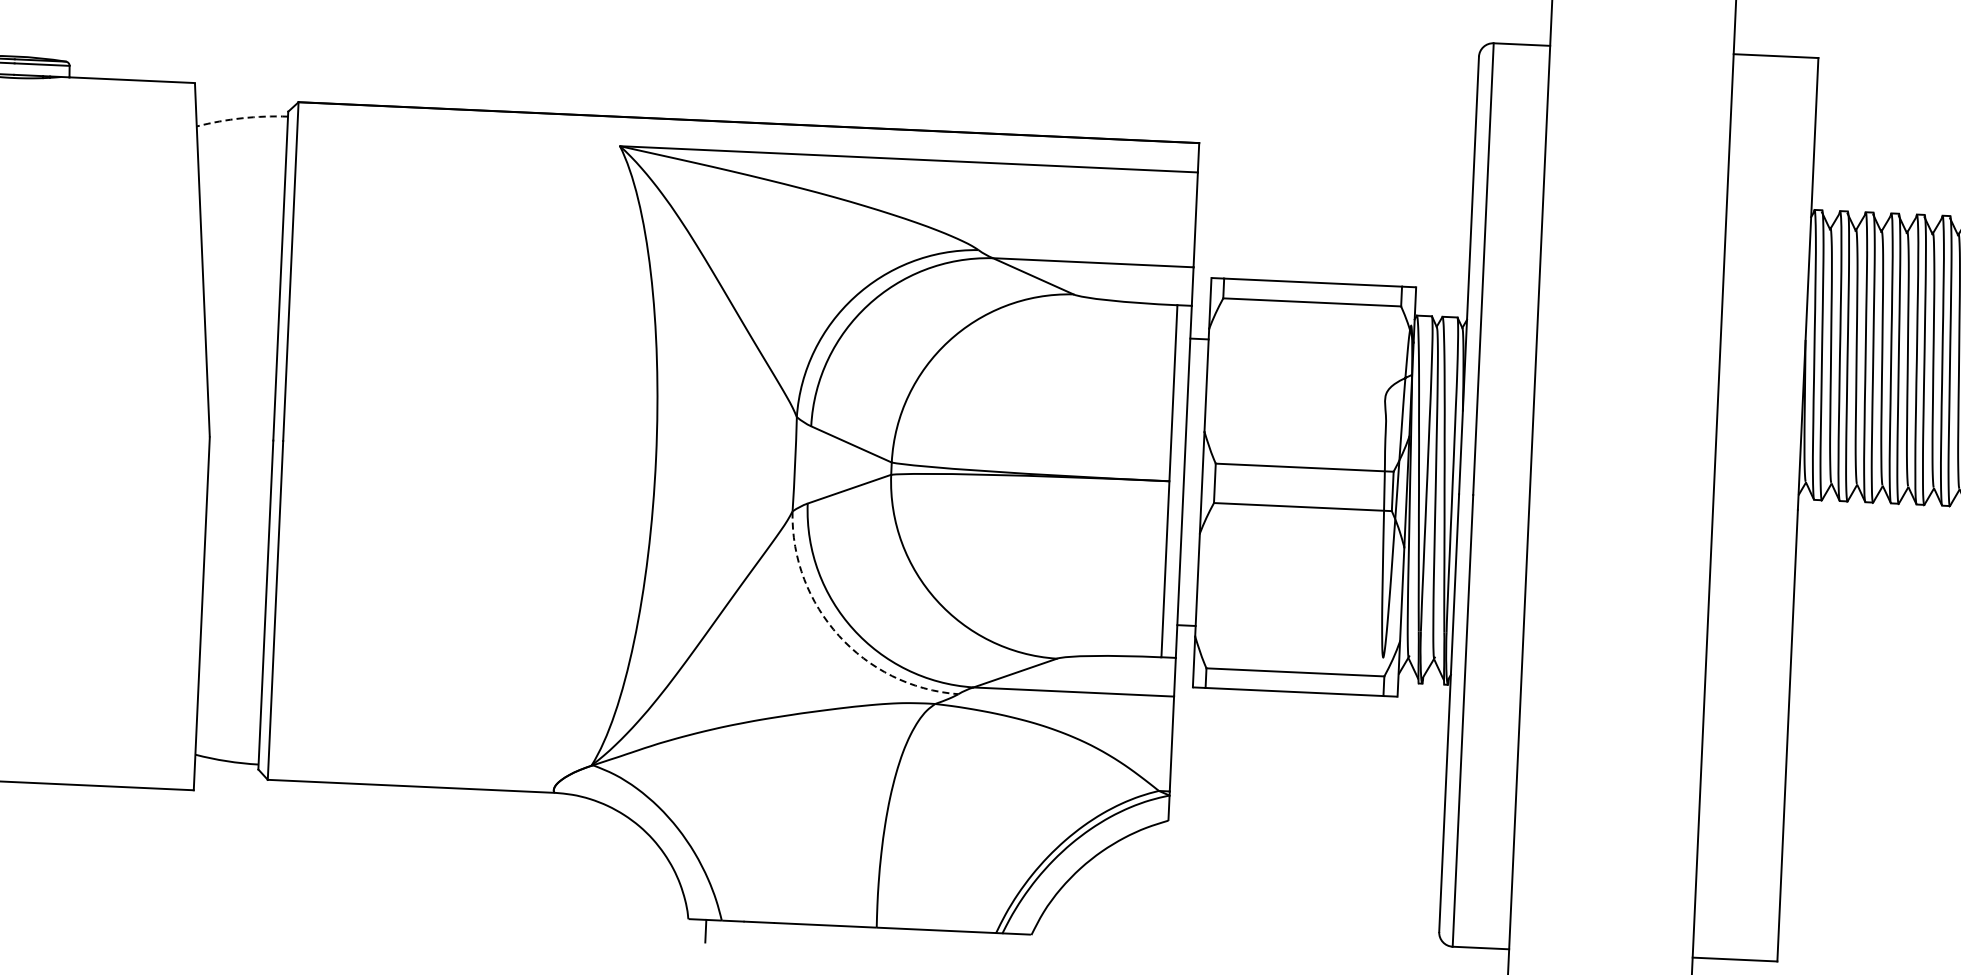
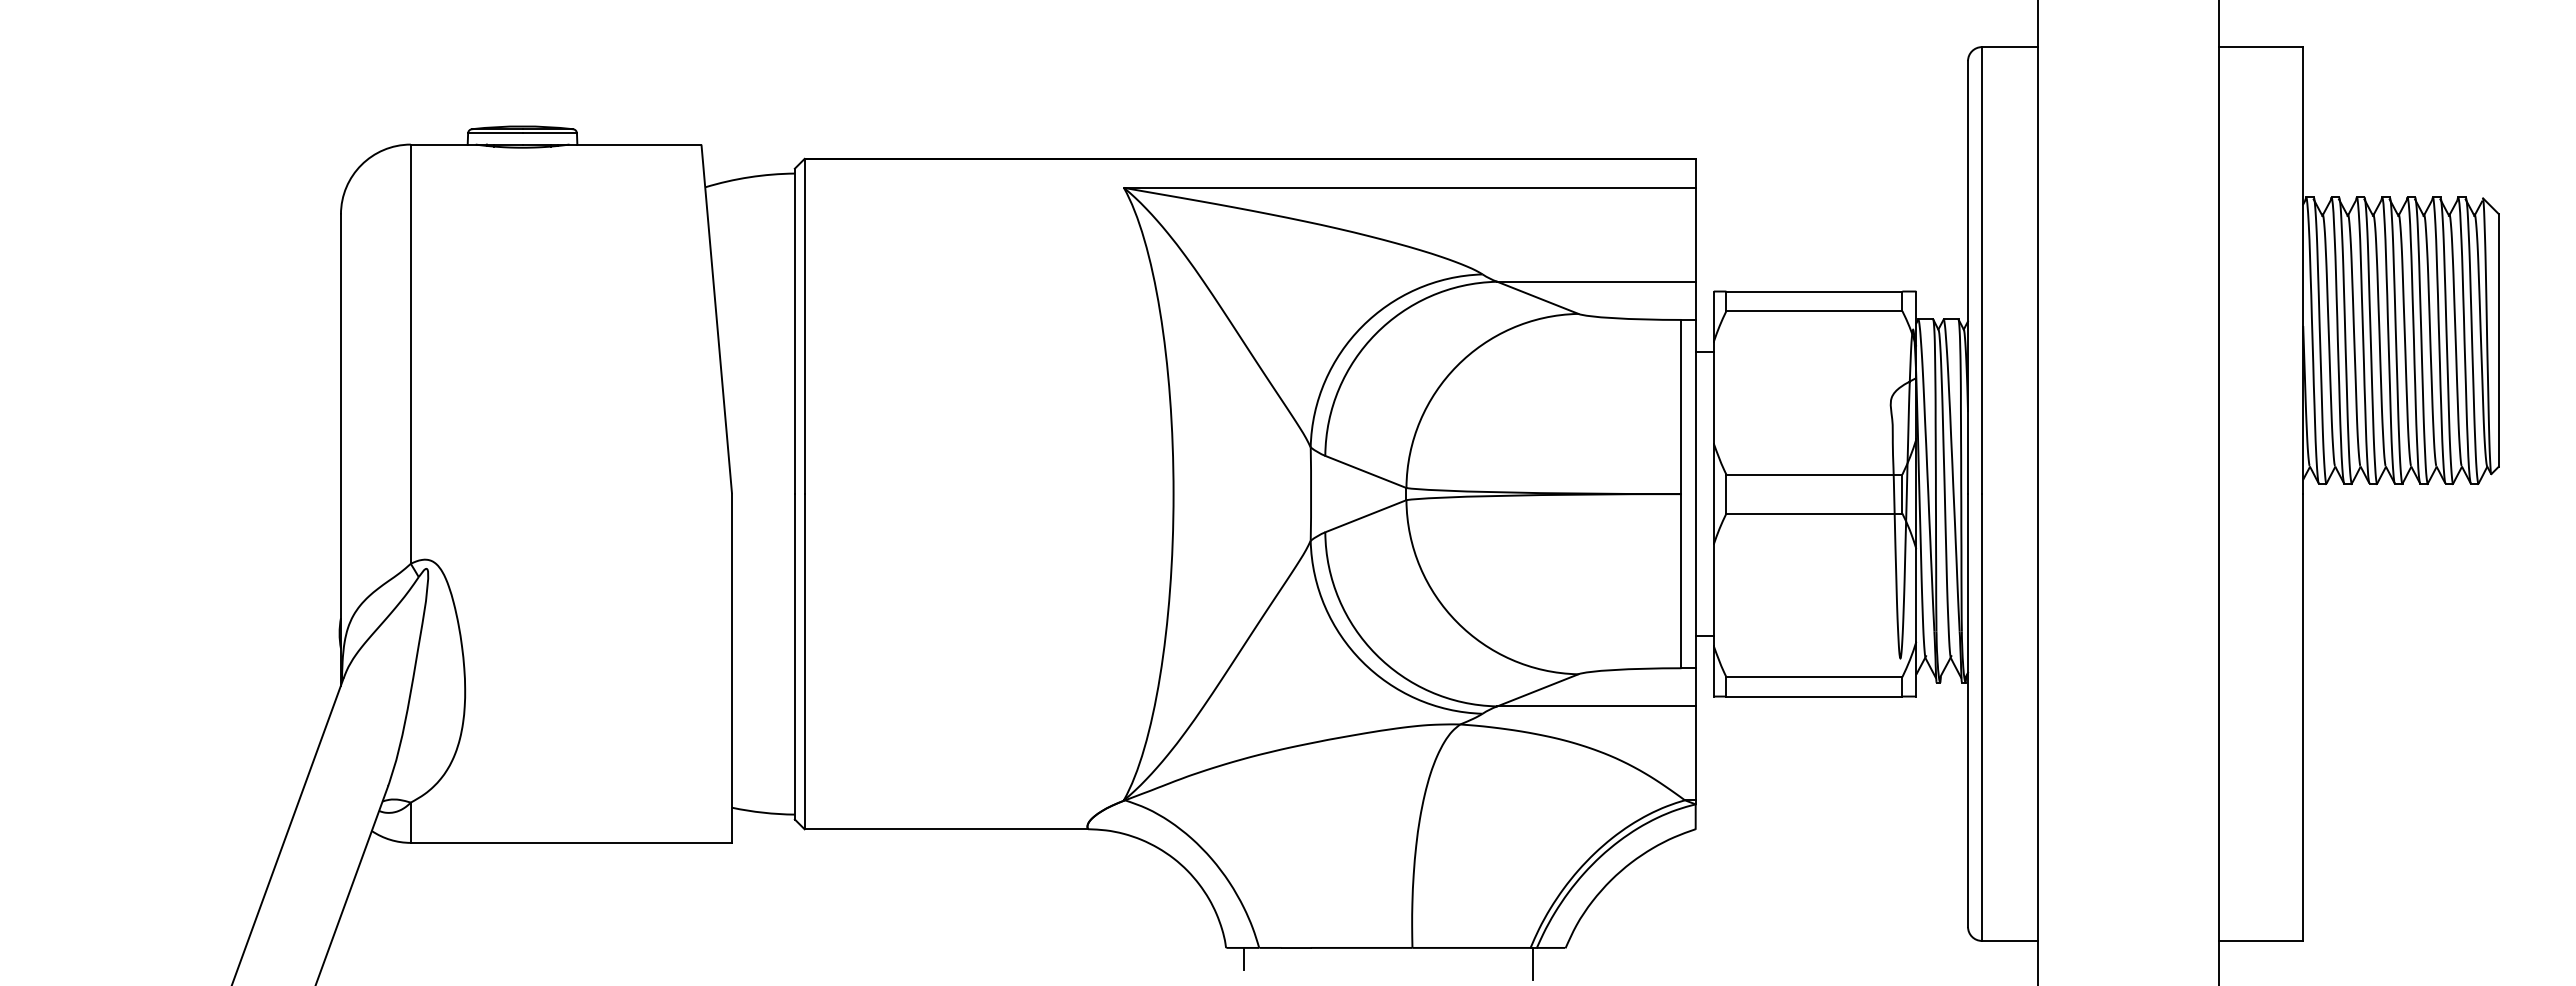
arc: (241, 118) -> (749, 177), dashed -> solid
arc: (839, 635) -> (1362, 661), dashed -> solid
line: (997, 948) -> (1532, 963), added

